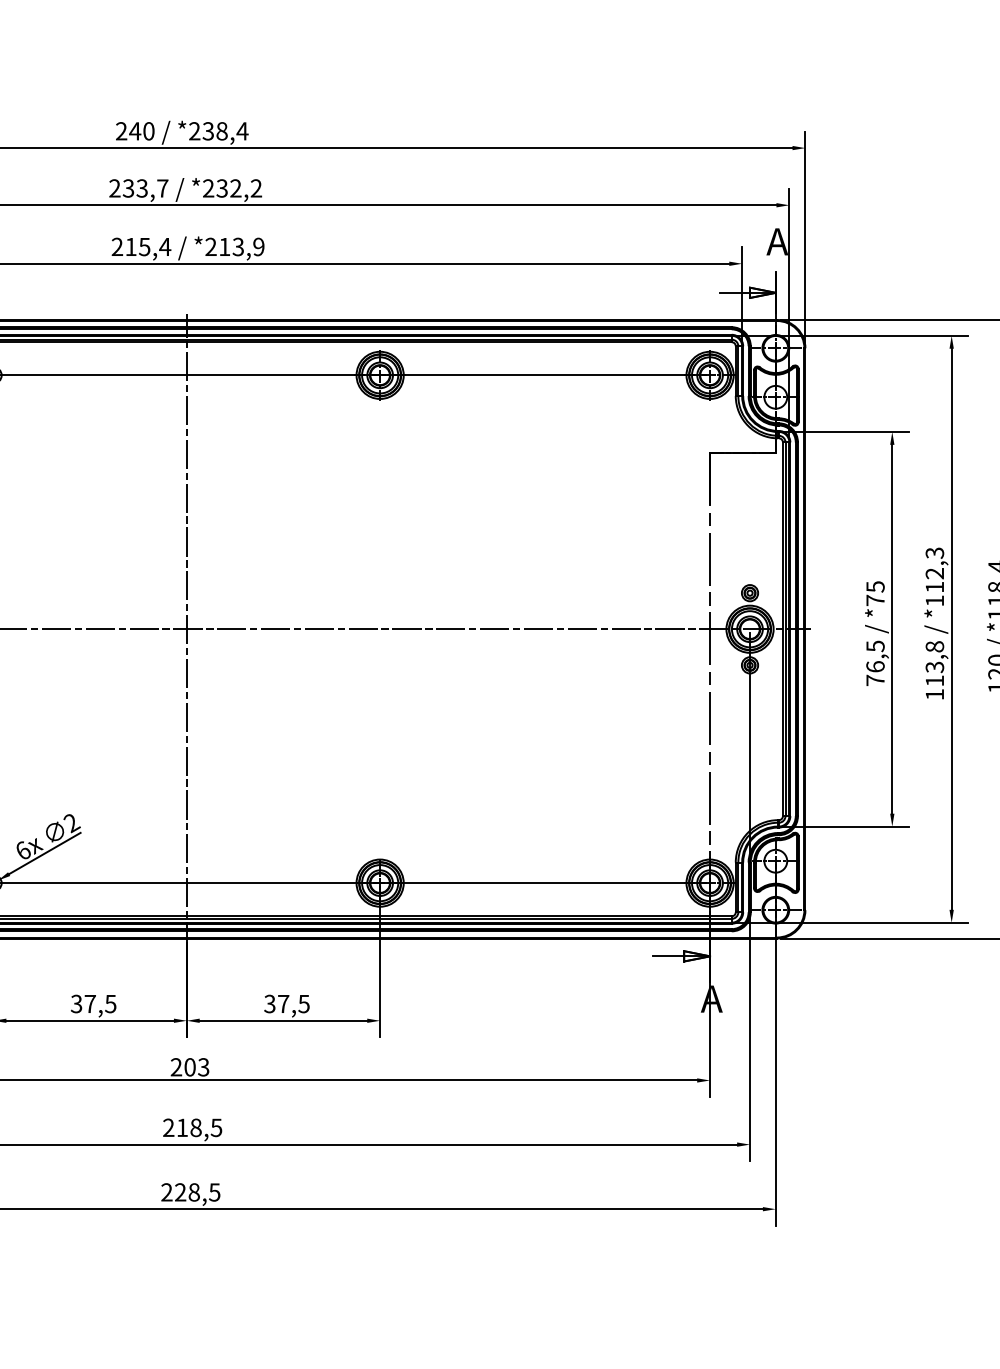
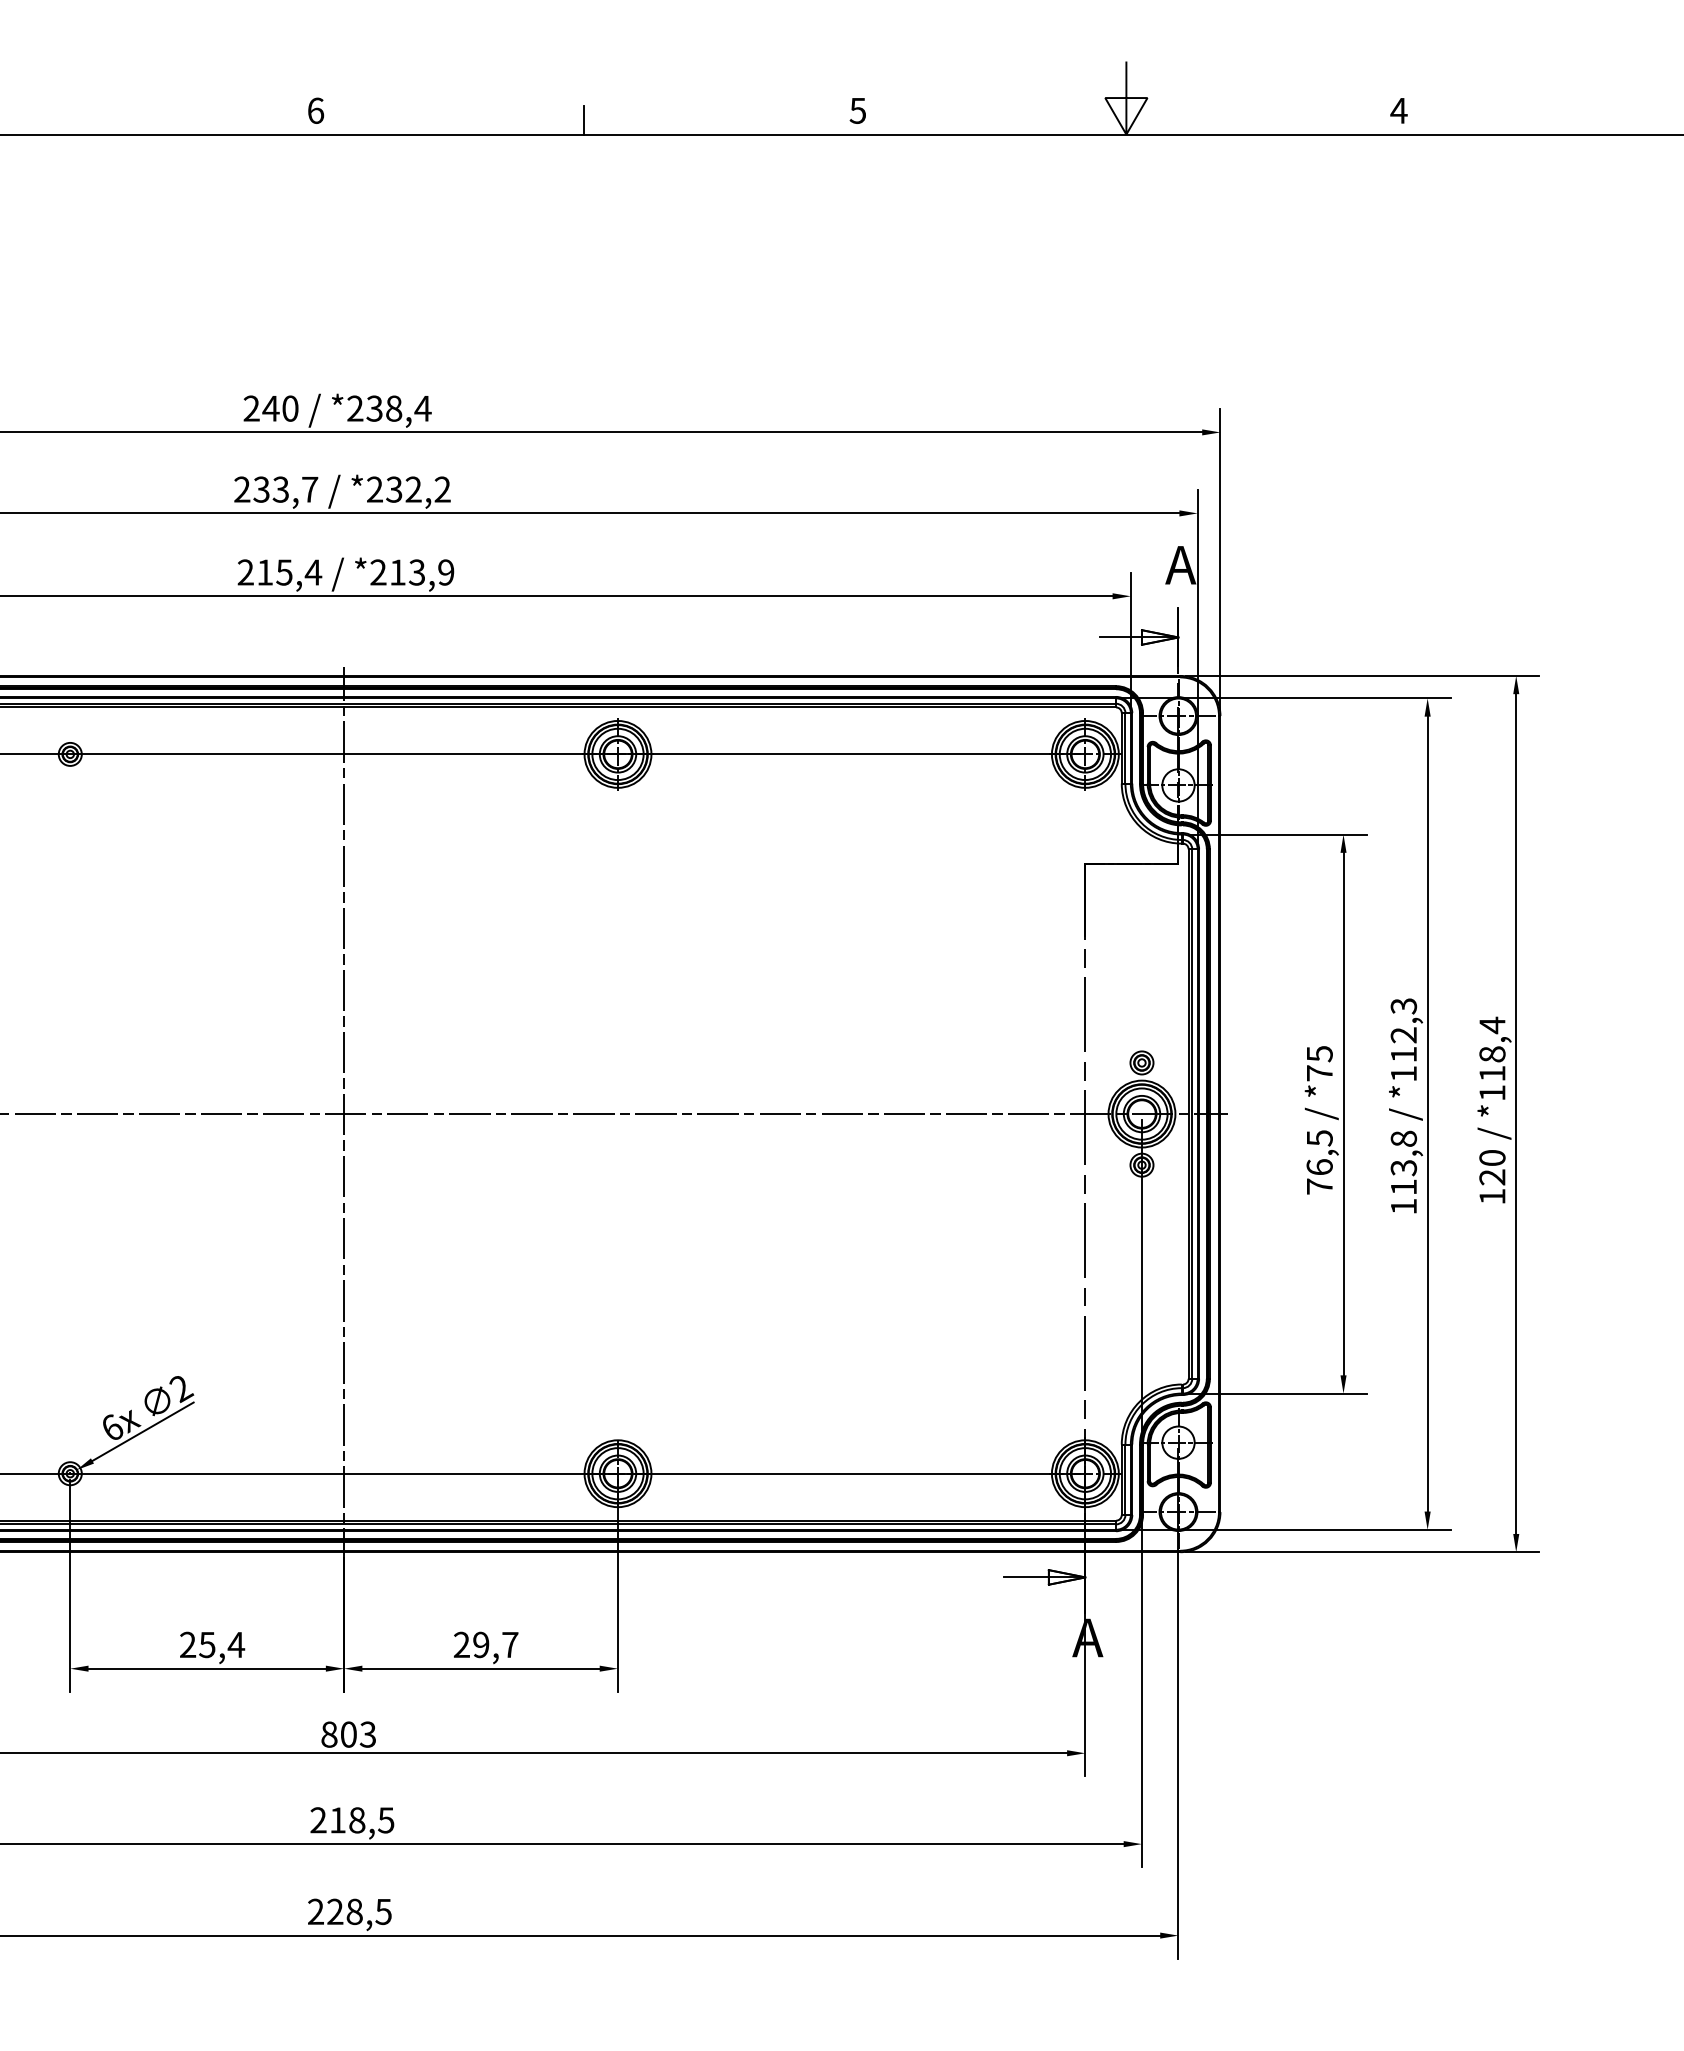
text: (286, 1003) -> (485, 1644), 37,5 -> 29,7
text: (93, 1004) -> (212, 1645), 37,5 -> 25,4
text: (176, 1067) -> (329, 1734), 203 -> 803

